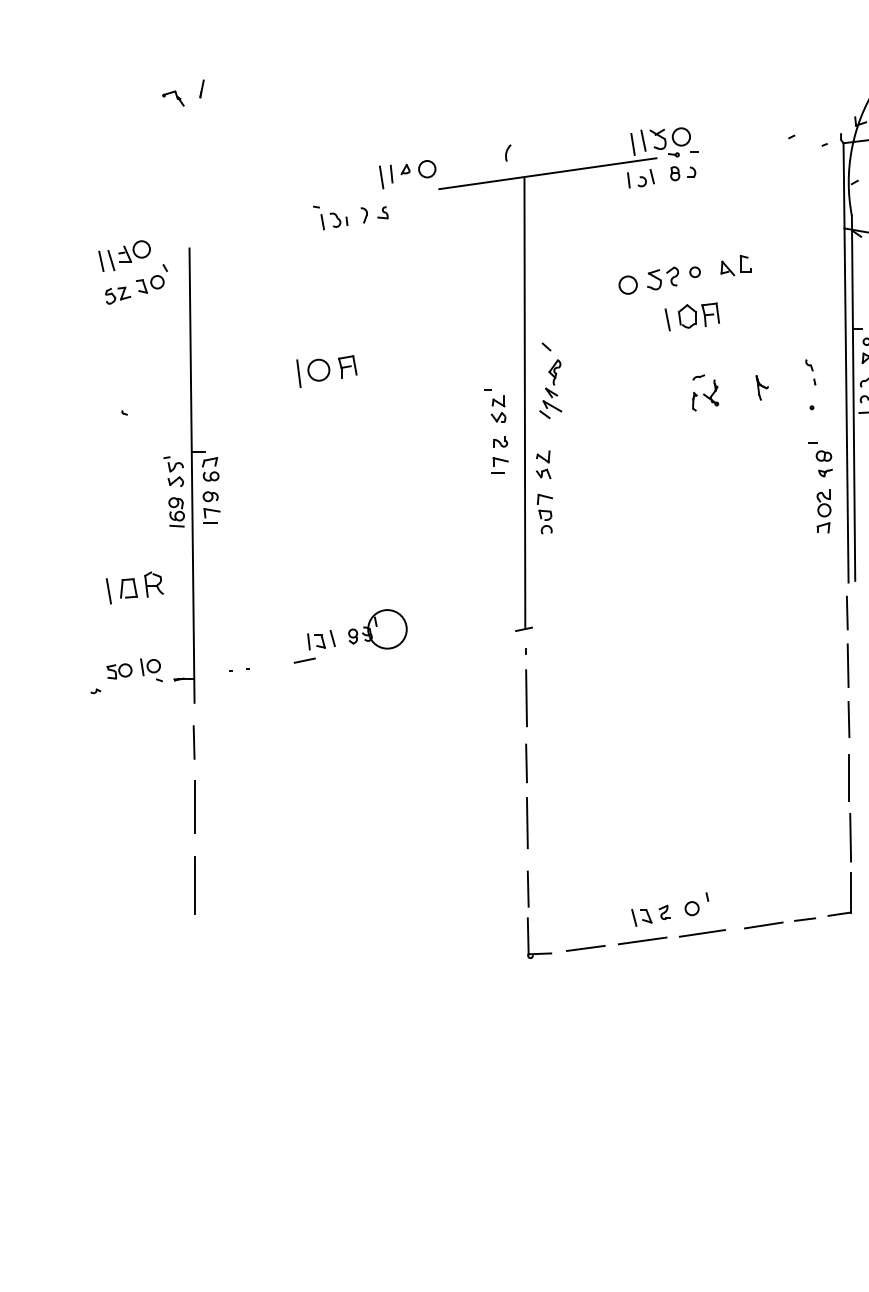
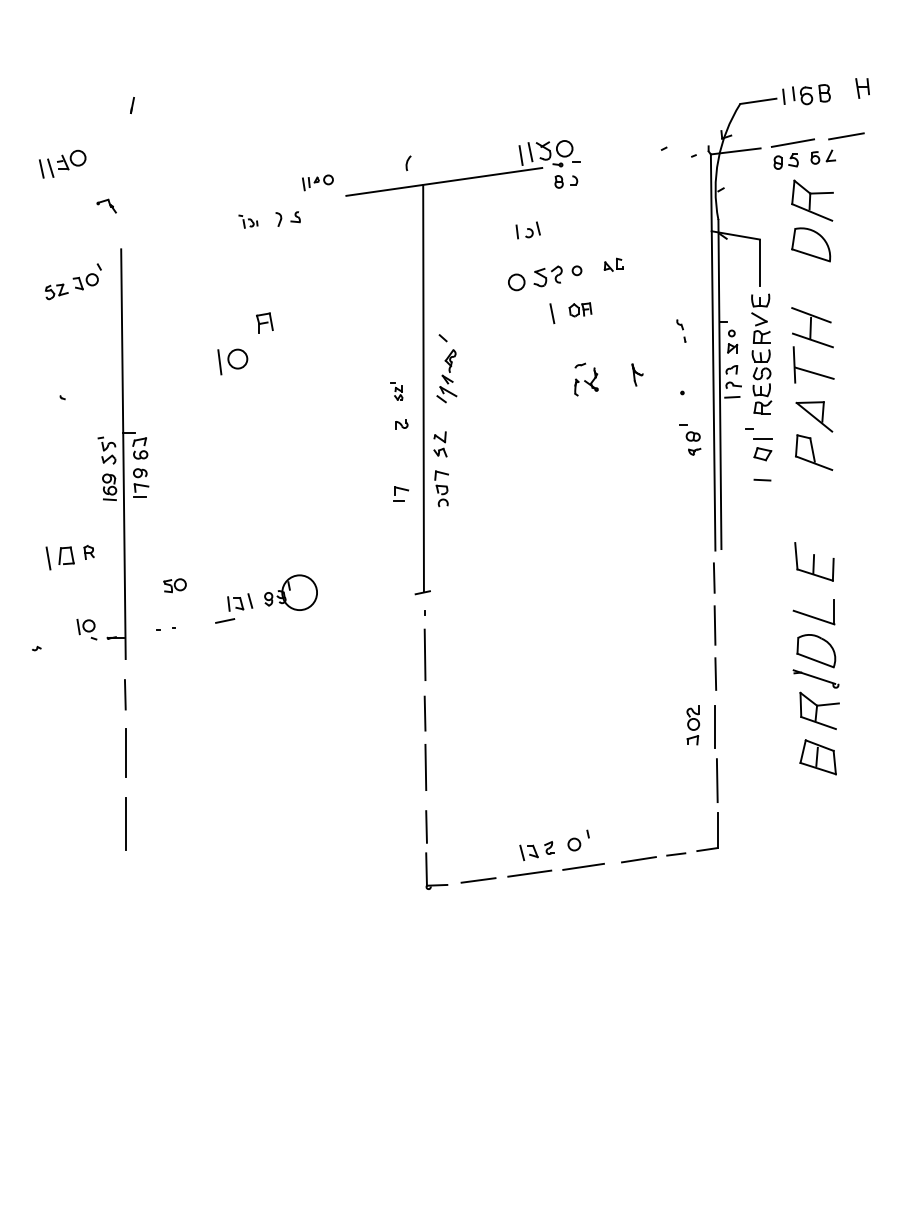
part: (173, 97) -> (106, 205), moved
part: (407, 174) -> (317, 182), size x0.6
part: (640, 178) -> (527, 230), moved
part: (330, 217) -> (248, 221), size x0.6
part: (124, 255) -> (62, 163), moved
part: (735, 265) -> (613, 264), size x0.7
part: (698, 315) -> (580, 309), size x0.6
part: (347, 366) -> (264, 322), moved
part: (810, 371) -> (681, 330), moved
part: (494, 406) -> (396, 391), size x0.6
part: (499, 464) -> (400, 493), moved
part: (824, 511) -> (693, 725), moved
part: (154, 584) -> (89, 552), size x0.6
part: (118, 671) -> (174, 585), moved

